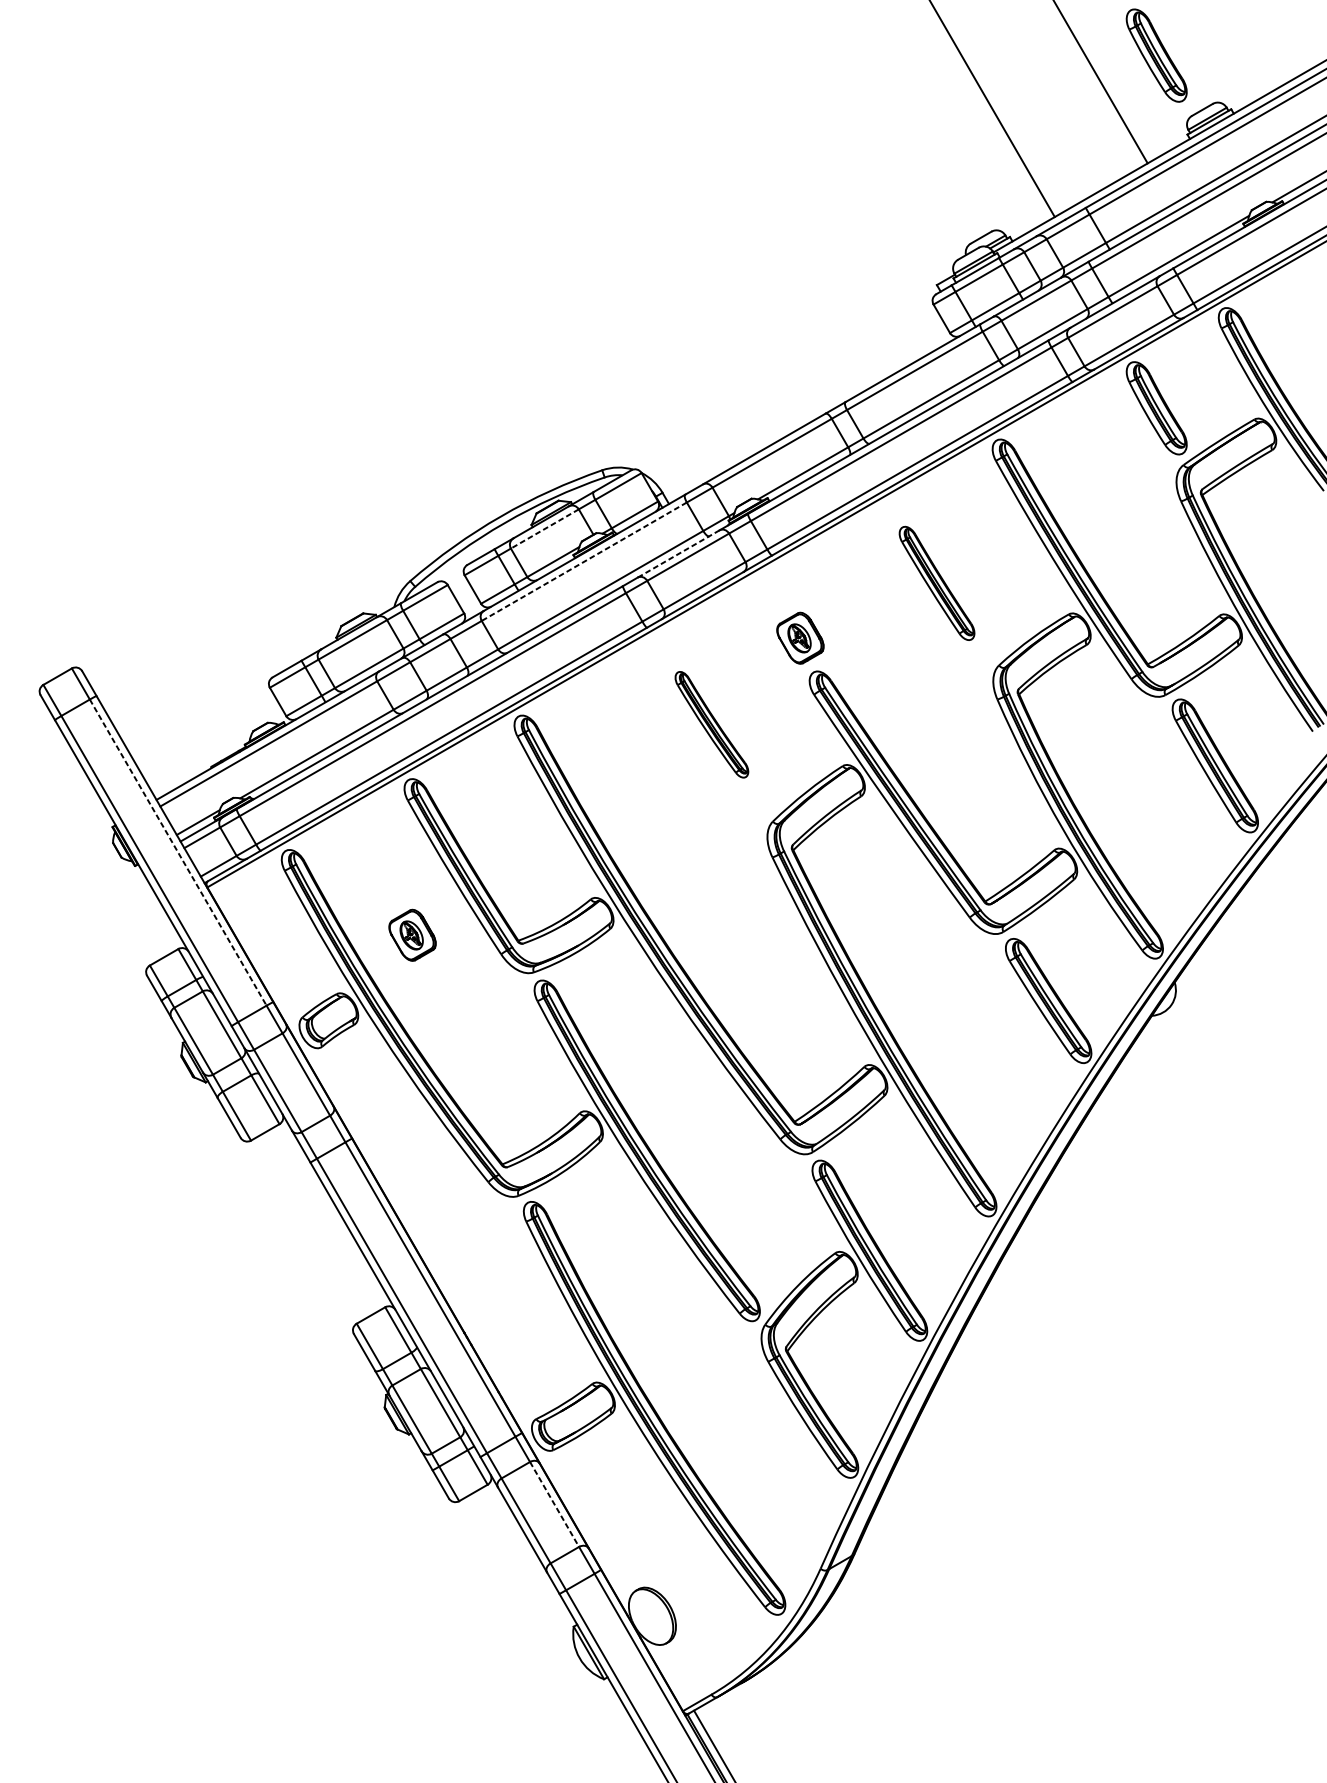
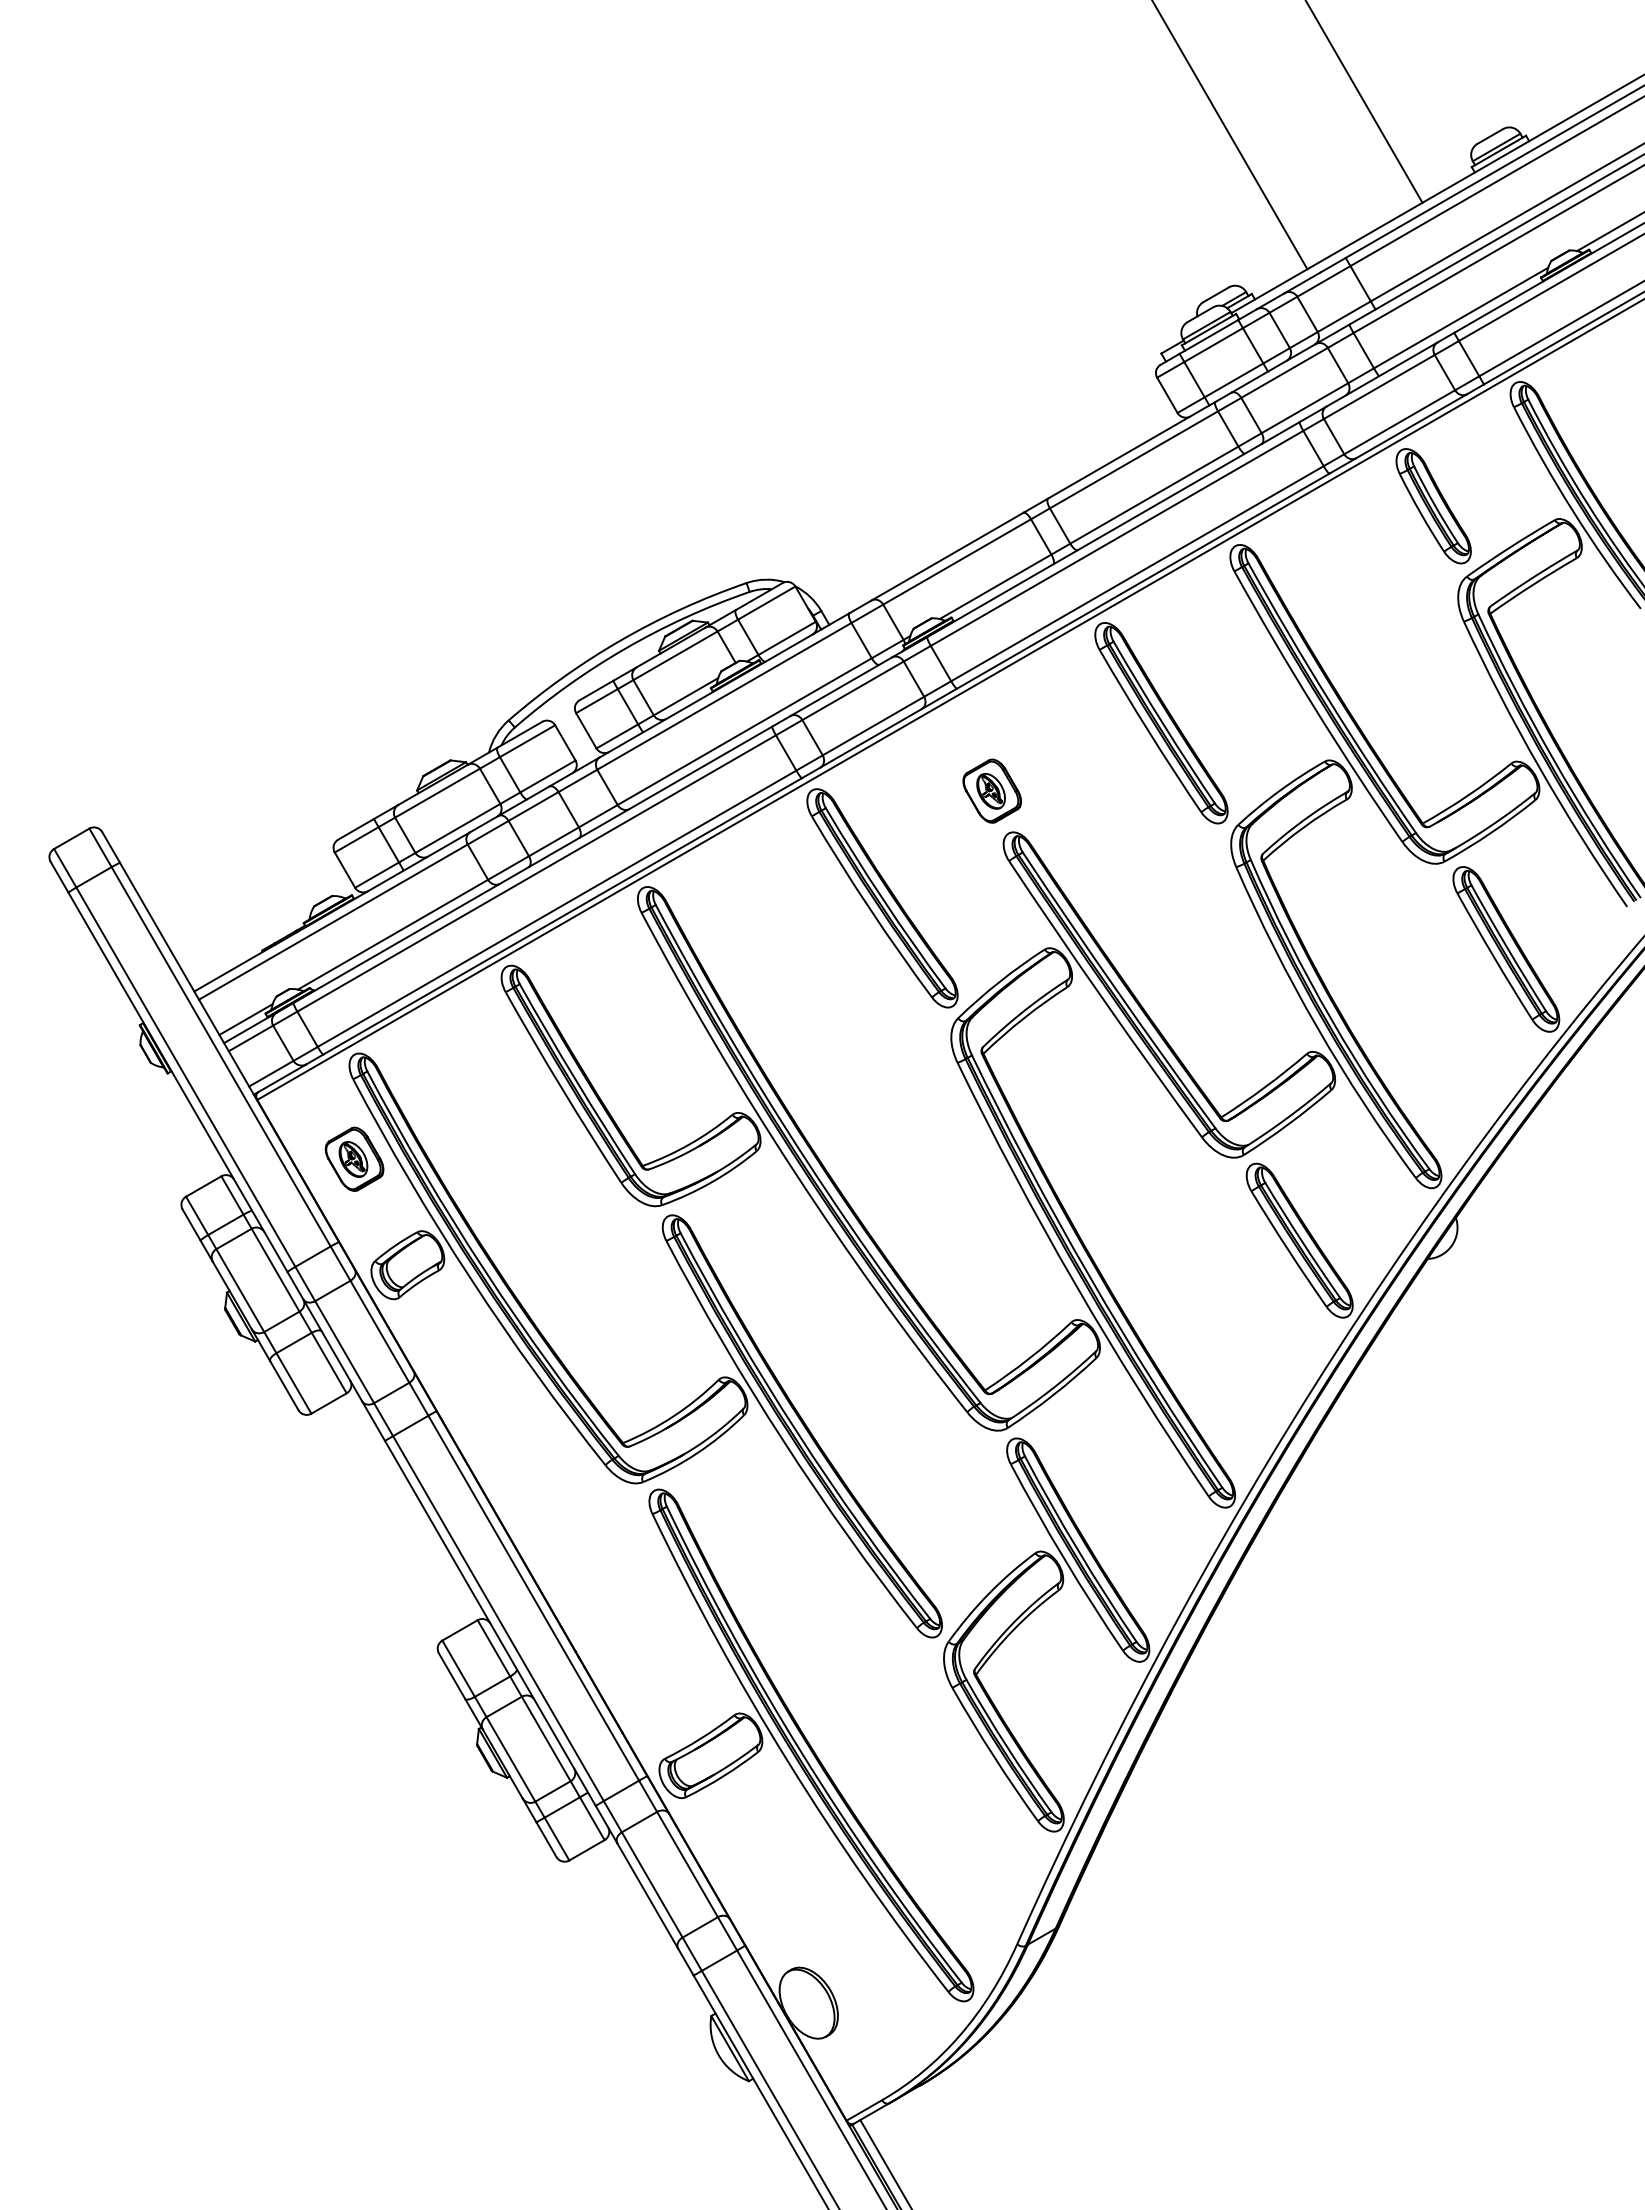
part: (1156, 55) -> (1433, 69), removed
line: (544, 528) -> (675, 655), dashed -> solid
line: (678, 553) -> (841, 686), dashed -> solid
line: (584, 561) -> (724, 696), dashed -> solid
part: (937, 583) -> (1161, 723), size x1.43
part: (711, 724) -> (882, 898), size x1.67
line: (178, 853) -> (221, 1057), dashed -> solid
part: (412, 934) -> (354, 1158), moved
line: (554, 1504) -> (687, 1864), dashed -> solid

